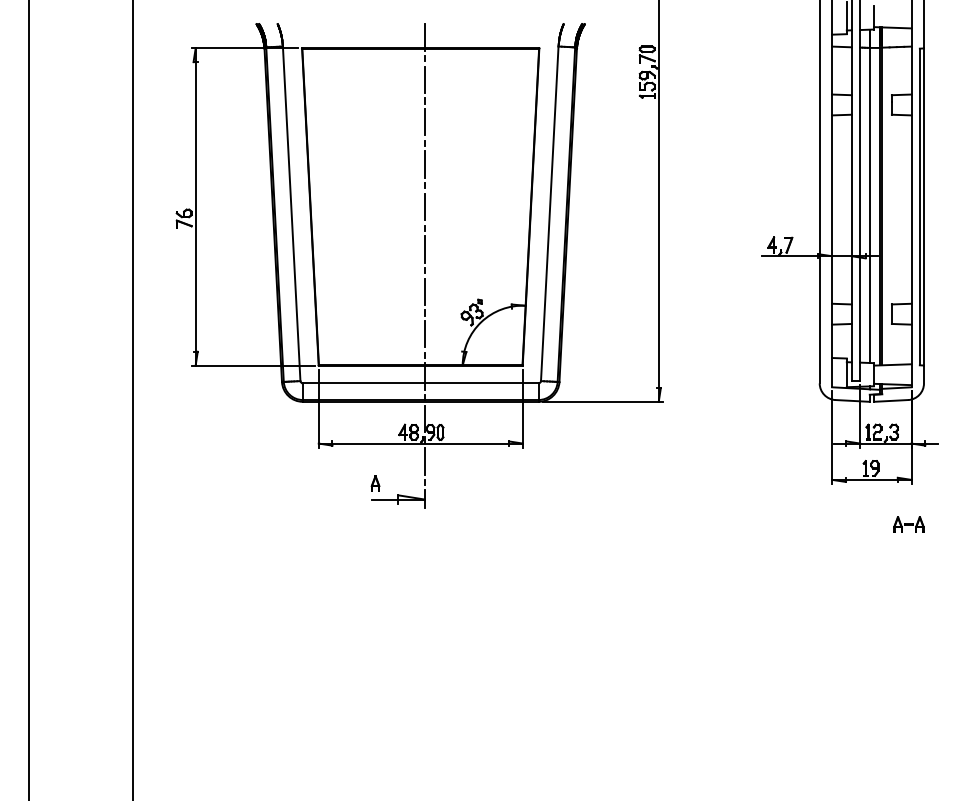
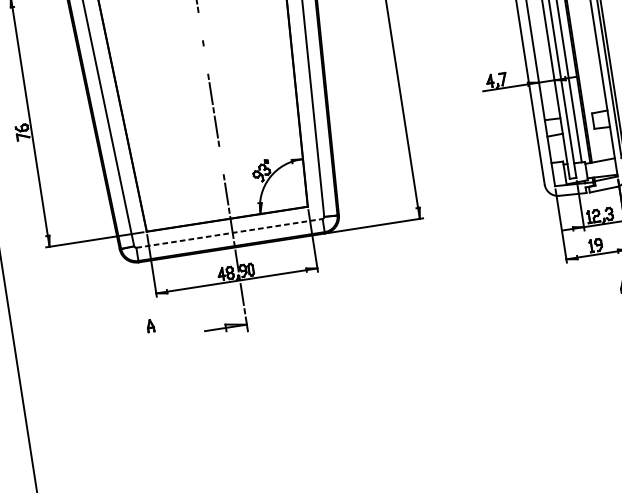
line: (424, 121) -> (200, 26), removed
line: (424, 164) -> (205, 60), removed
line: (424, 291) -> (221, 160), removed
line: (420, 383) -> (229, 233), solid -> dashed
part: (375, 483) -> (150, 325), moved

